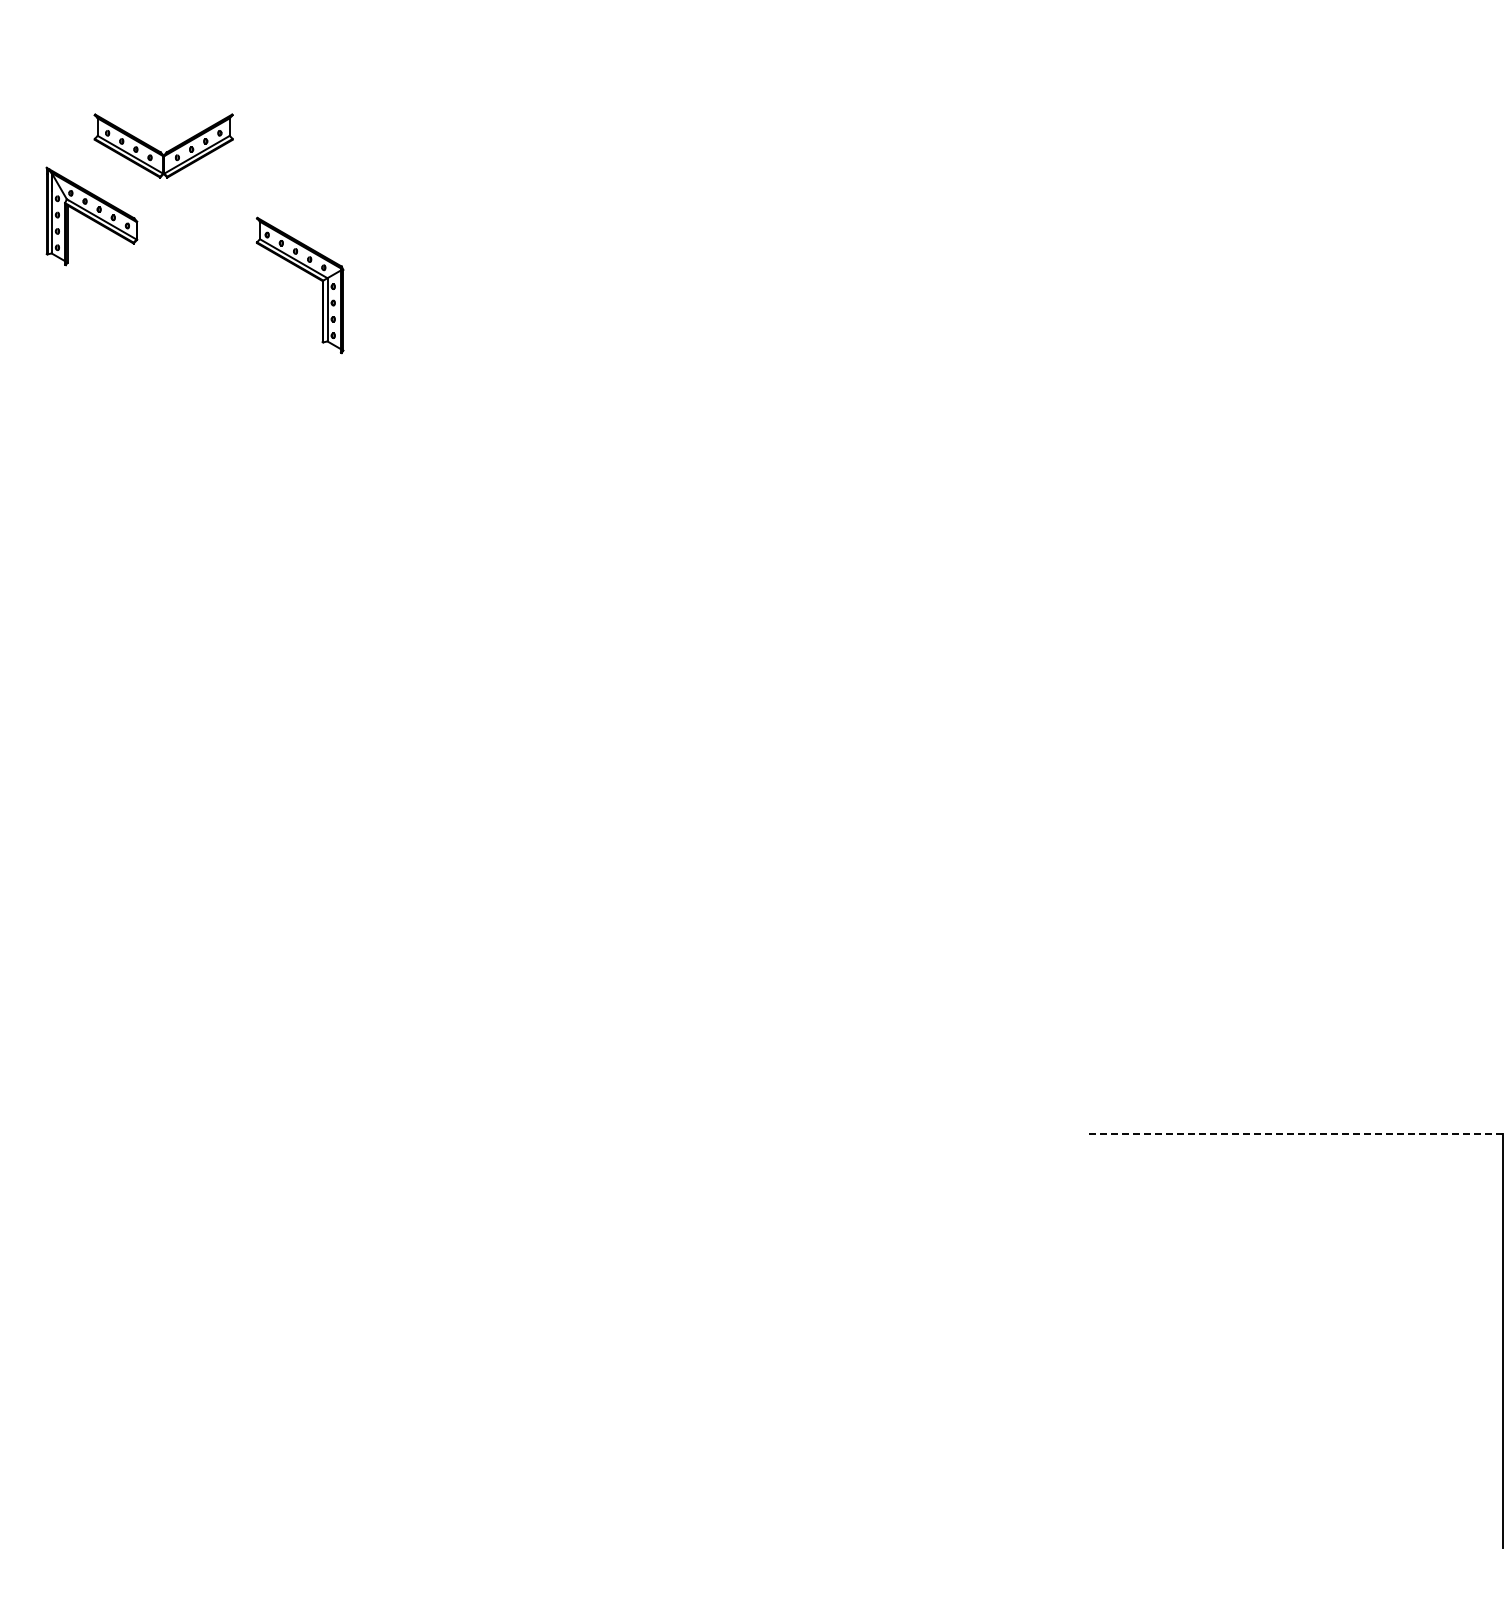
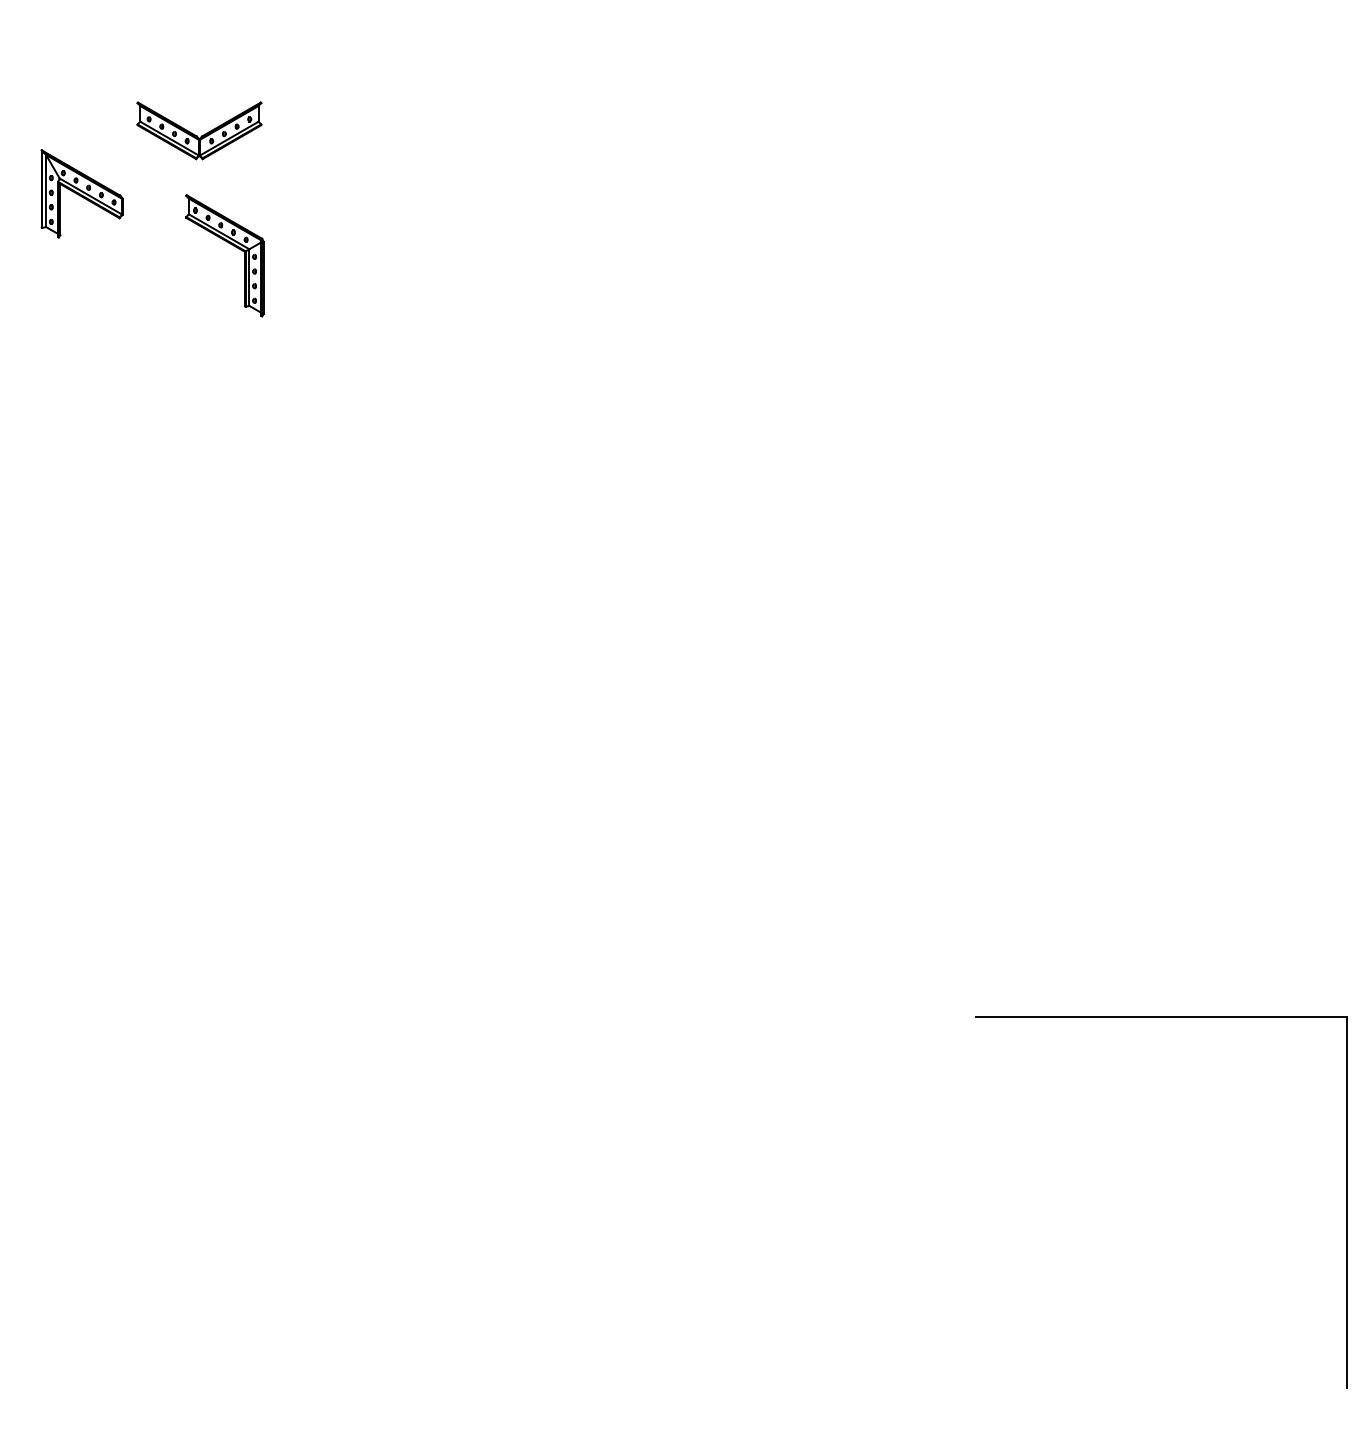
part: (161, 151) -> (197, 135), moved
part: (305, 272) -> (229, 244), moved
line: (1296, 1134) -> (1161, 1016), dashed -> solid

